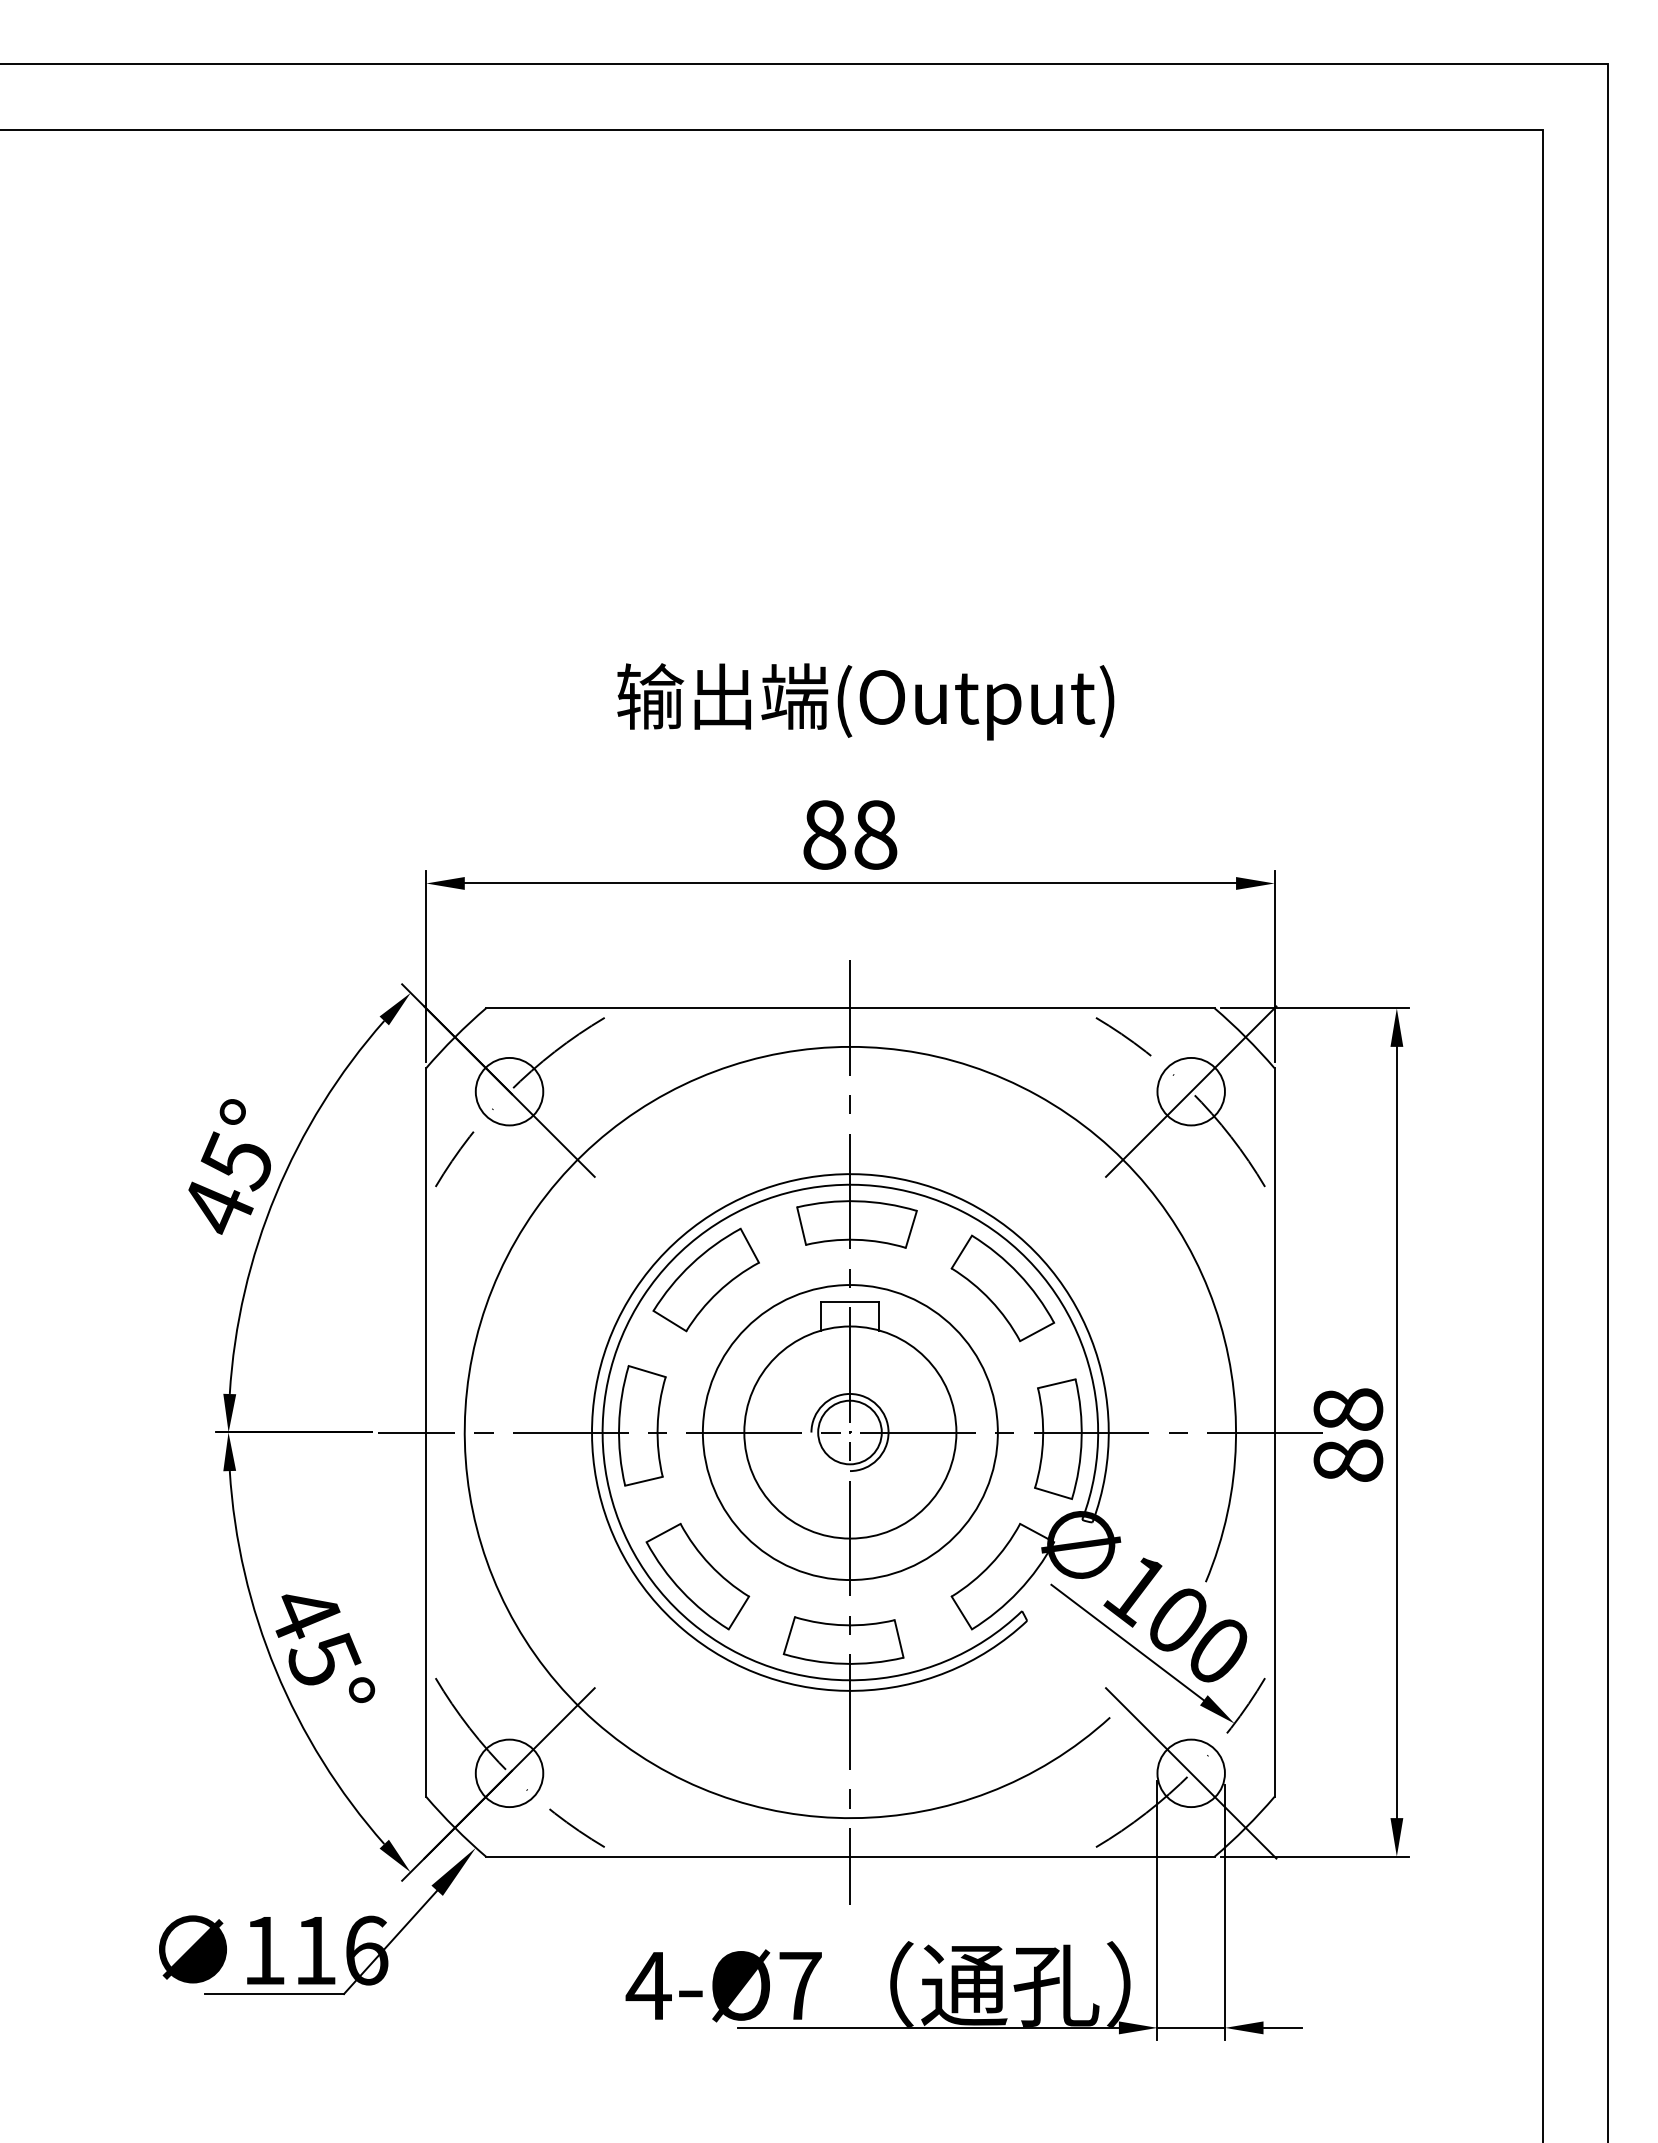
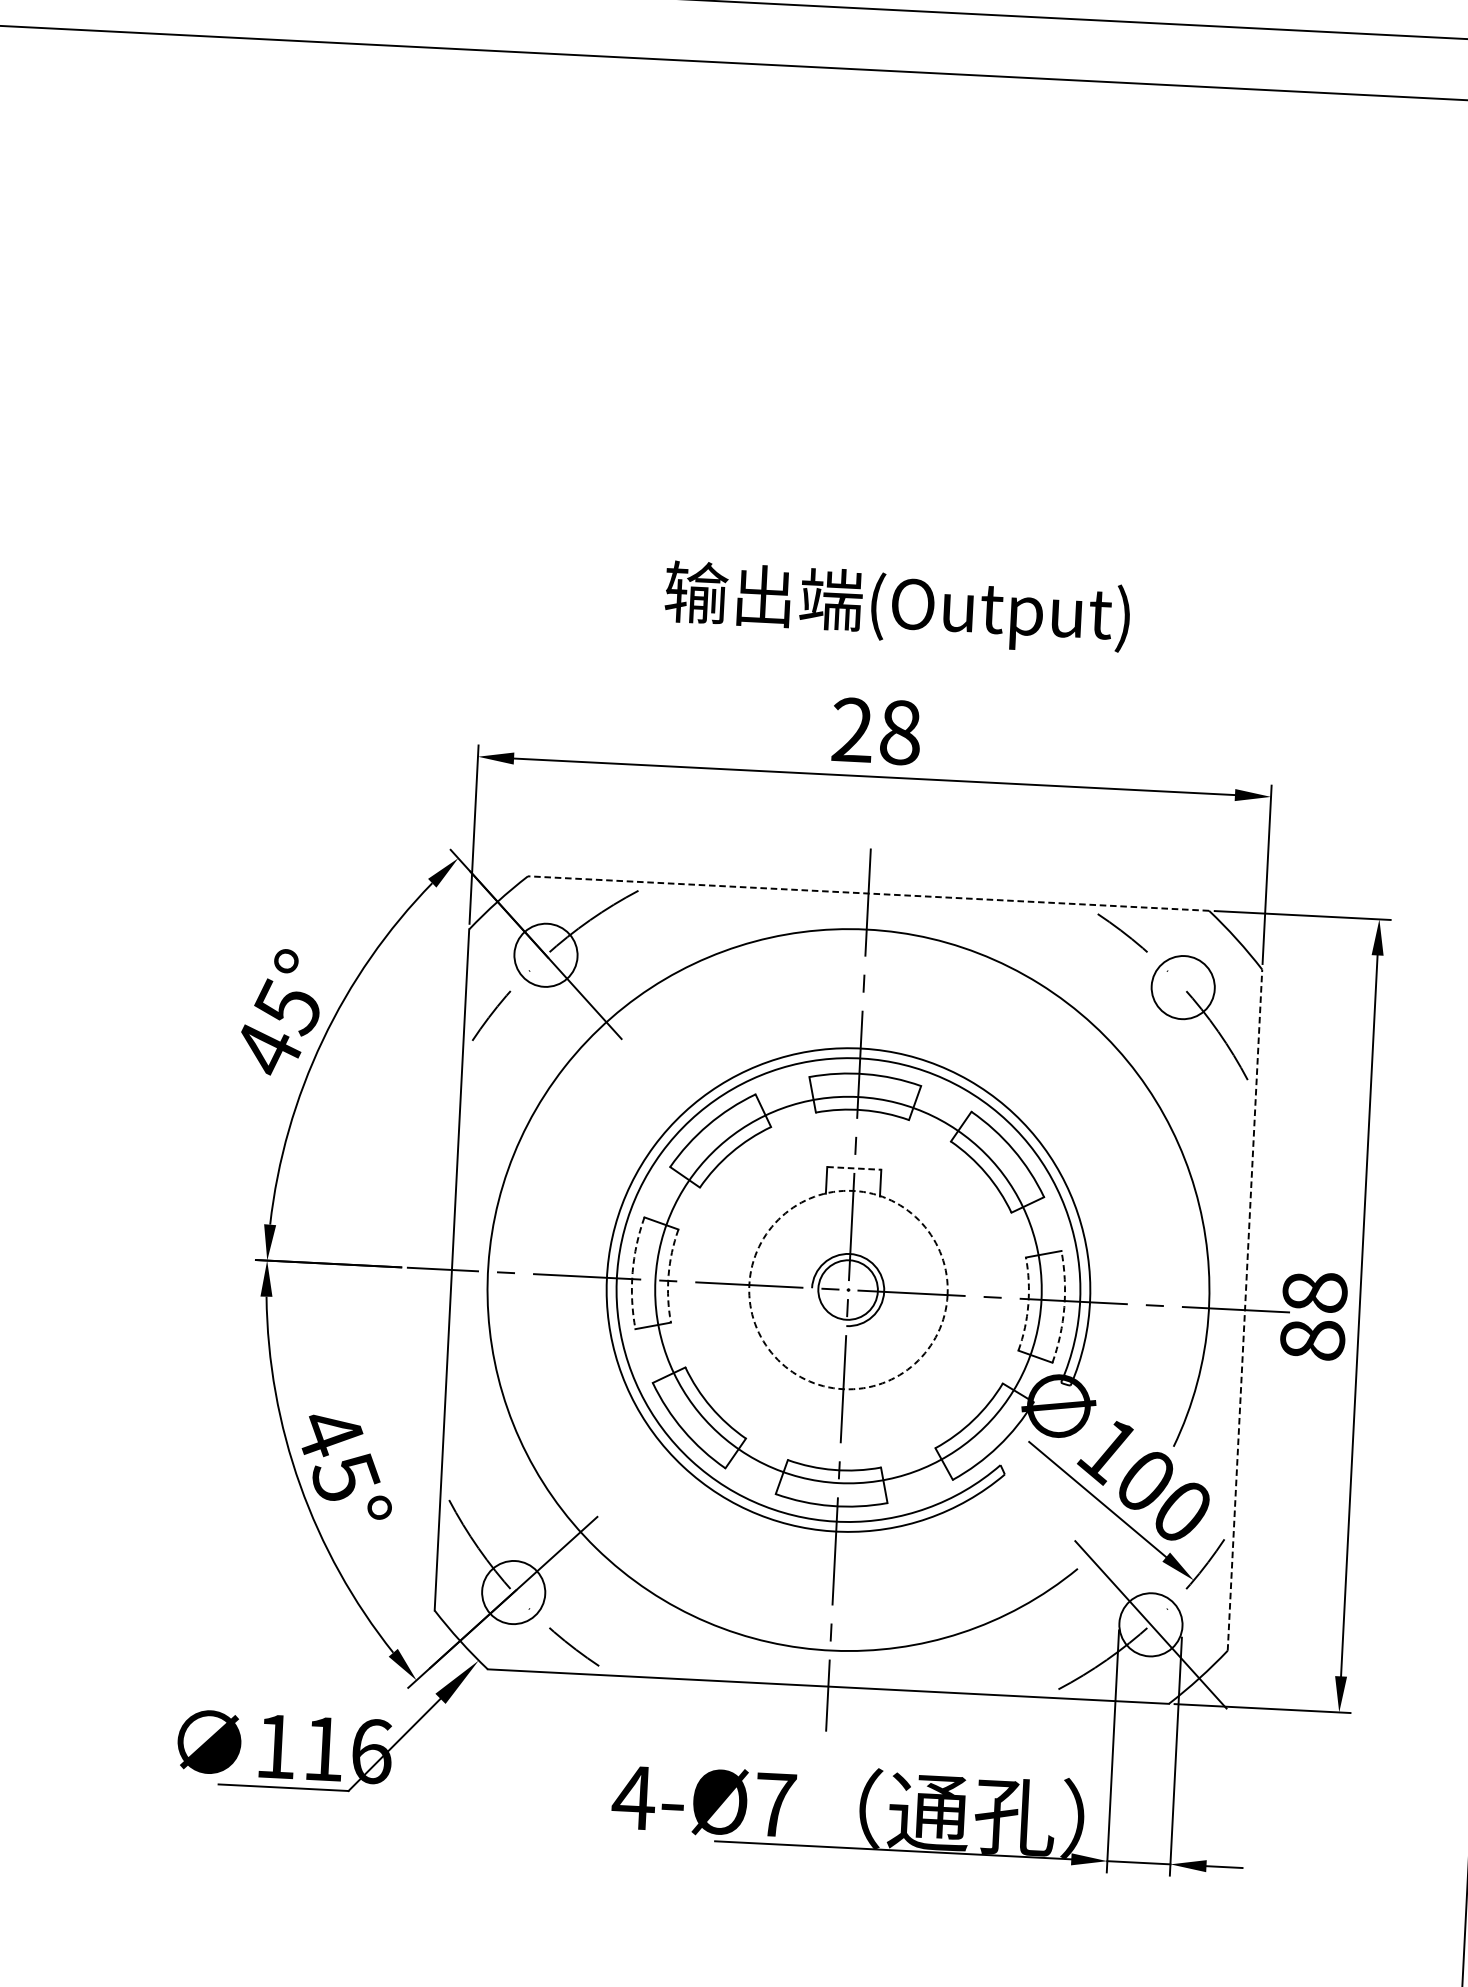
text: (824, 834) -> (852, 729), 88 -> 28
line: (849, 1008) -> (867, 893), solid -> dashed
line: (1191, 1091) -> (1183, 987), removed
line: (850, 1302) -> (854, 1168), solid -> dashed
arc: (619, 1425) -> (632, 1272), solid -> dashed
arc: (657, 1426) -> (668, 1275), solid -> dashed
circle: (849, 1432) -> (847, 1290), size x1.4
circle: (850, 1432) -> (848, 1290), solid -> dashed
line: (1274, 1432) -> (1244, 1310), solid -> dashed
arc: (1043, 1438) -> (1028, 1304), solid -> dashed
arc: (1081, 1439) -> (1064, 1307), solid -> dashed

